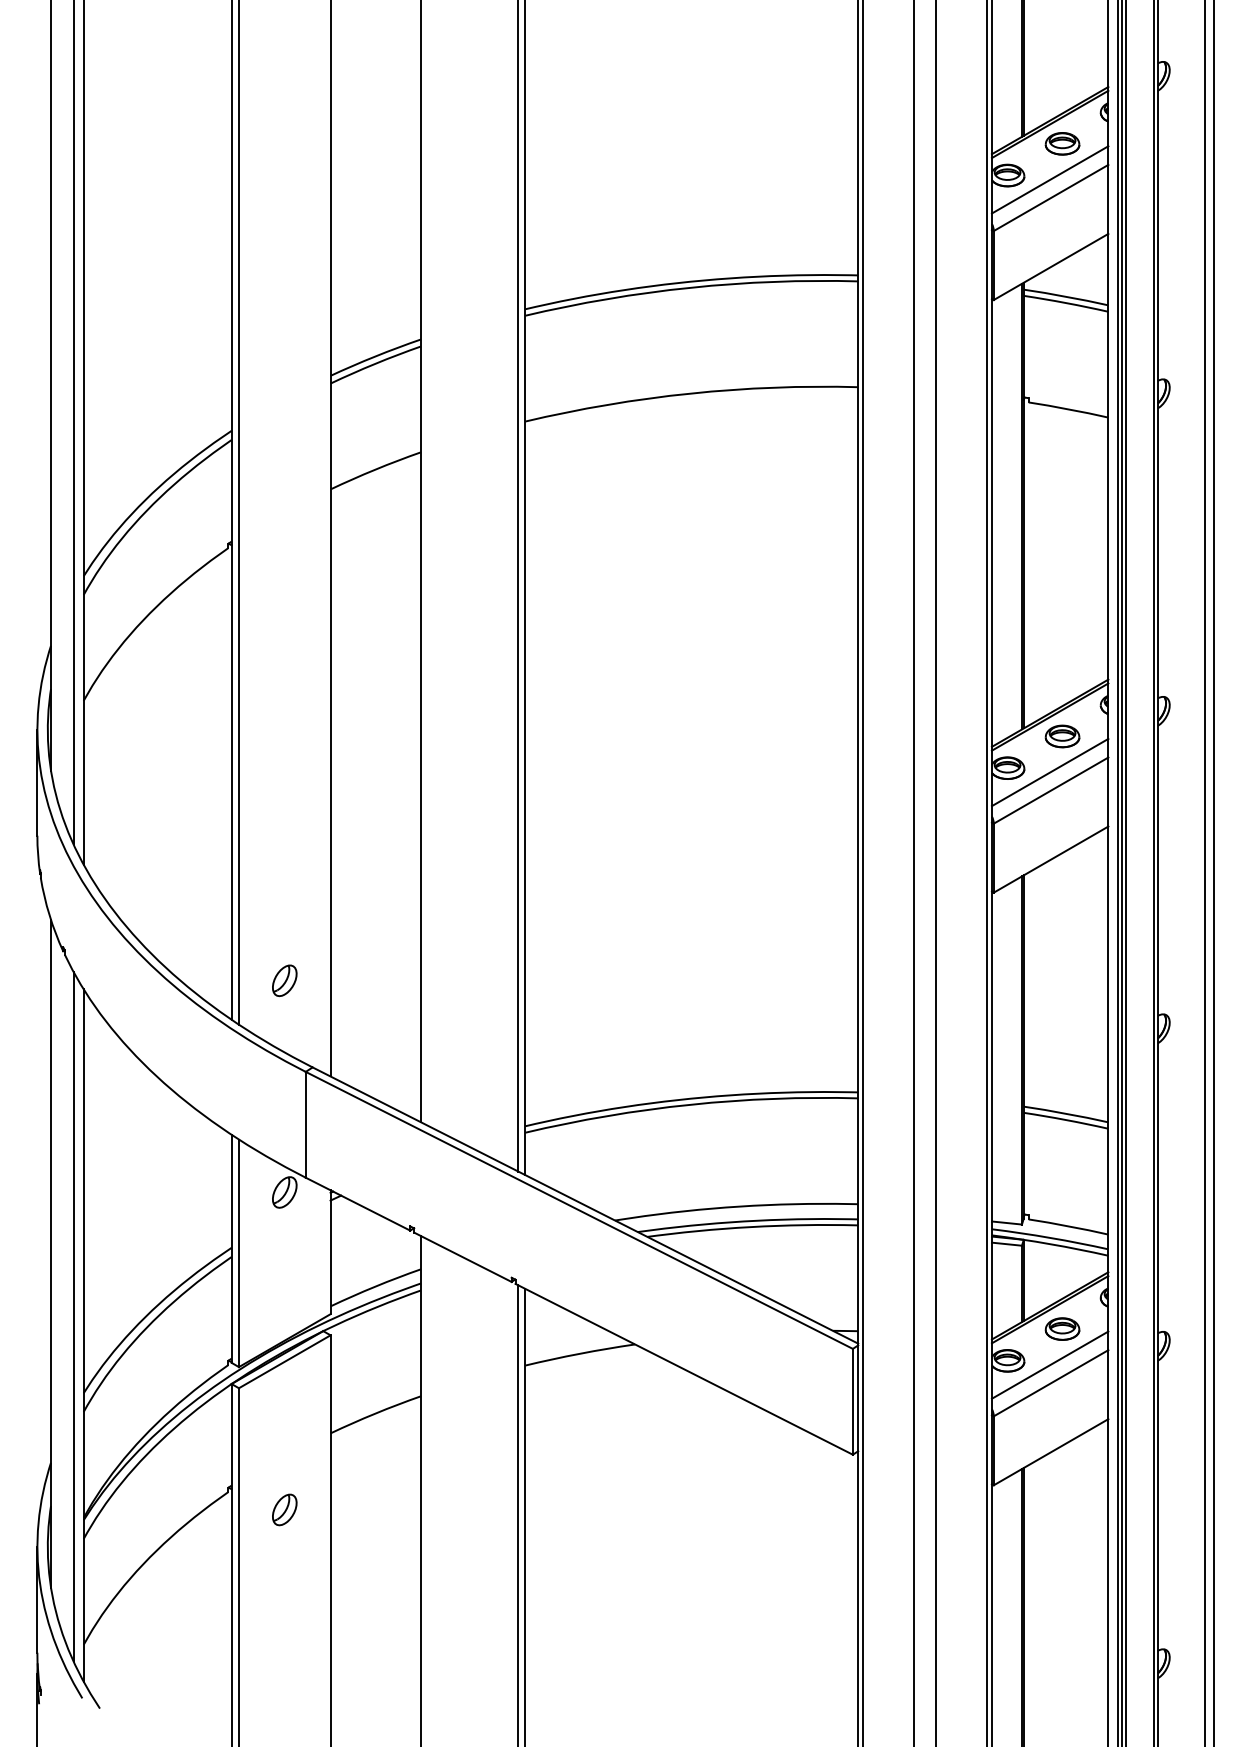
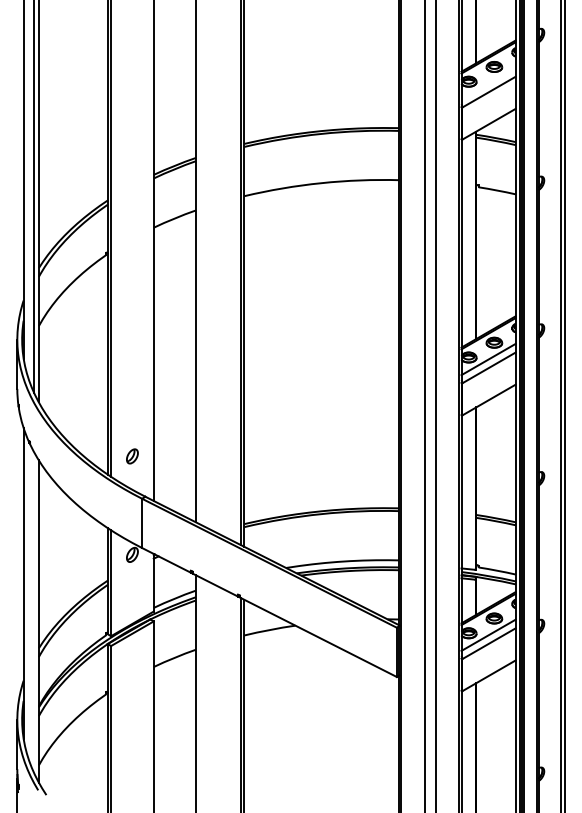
line: (1049, 179) -> (488, 83), removed
line: (74, 1316) -> (34, 612), removed
part: (284, 1509) -> (132, 702), removed

